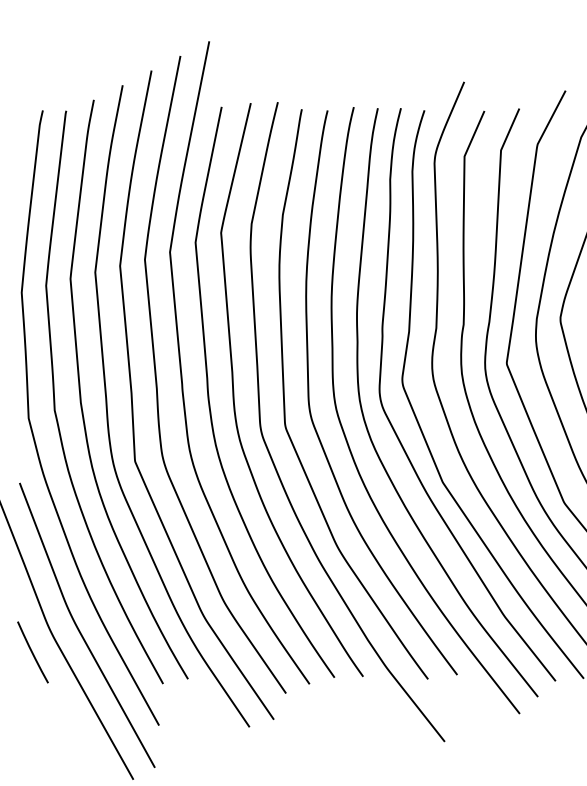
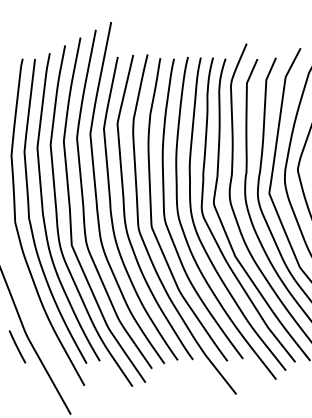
curve: (79, 627) -> (42, 333), removed

